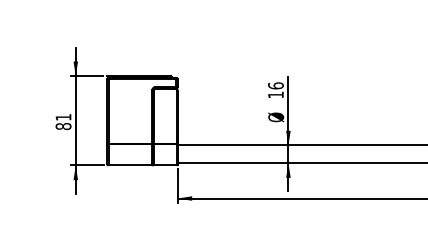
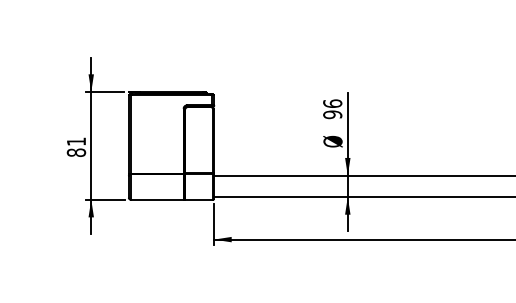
text: (275, 94) -> (332, 114), 16 -> 96

